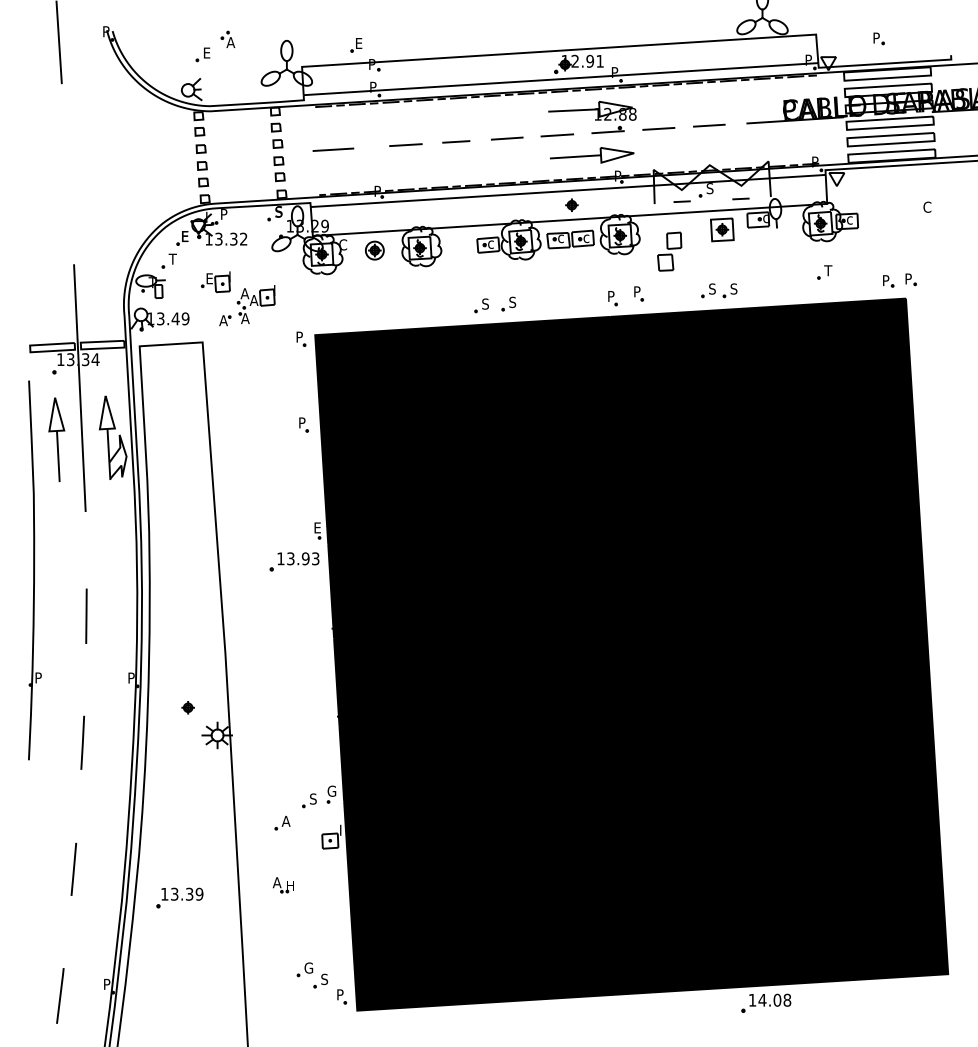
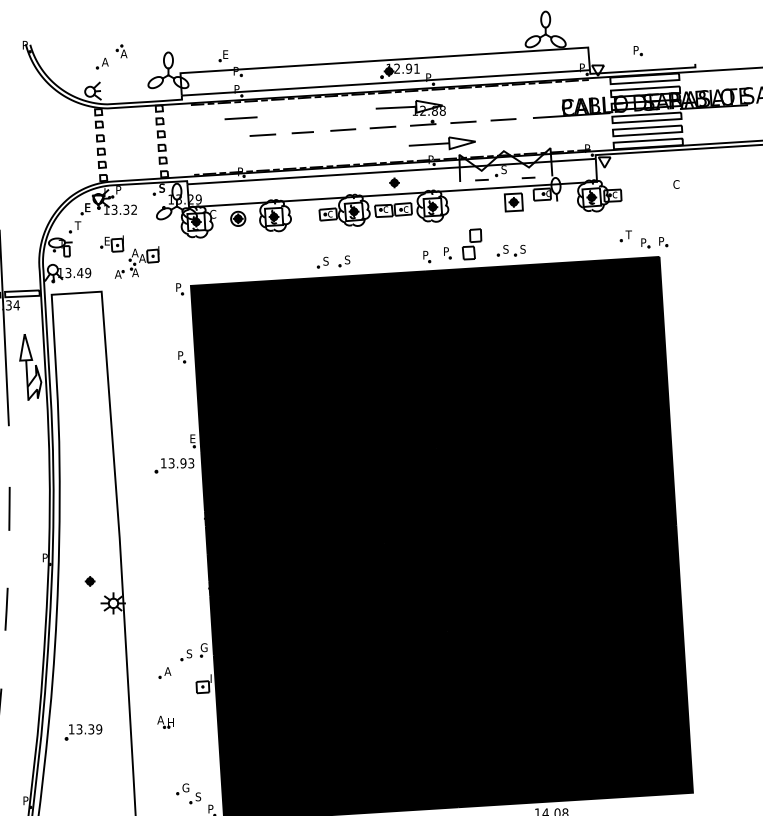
text: (206, 52) -> (104, 61), E -> A
line: (333, 149) -> (241, 118), moved
part: (592, 155) -> (442, 143), moved
part: (669, 251) -> (471, 244), moved
part: (824, 272) -> (625, 236), moved

